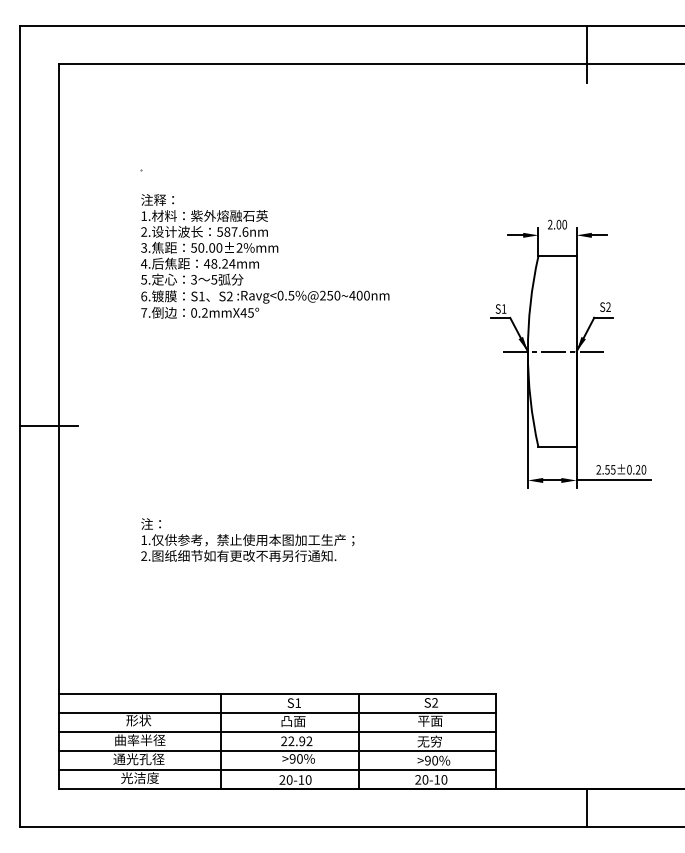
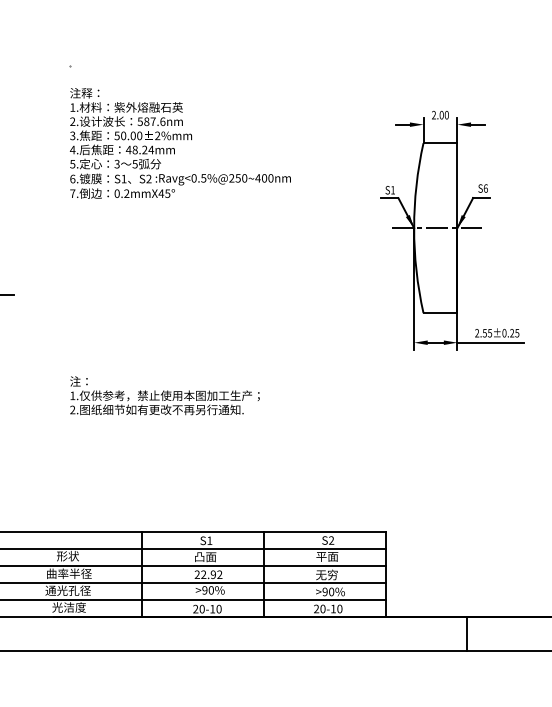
text: (608, 306) -> (485, 187), S2 -> S6
text: (643, 469) -> (516, 332), 2.55±0.20 -> 2.55±0.25

